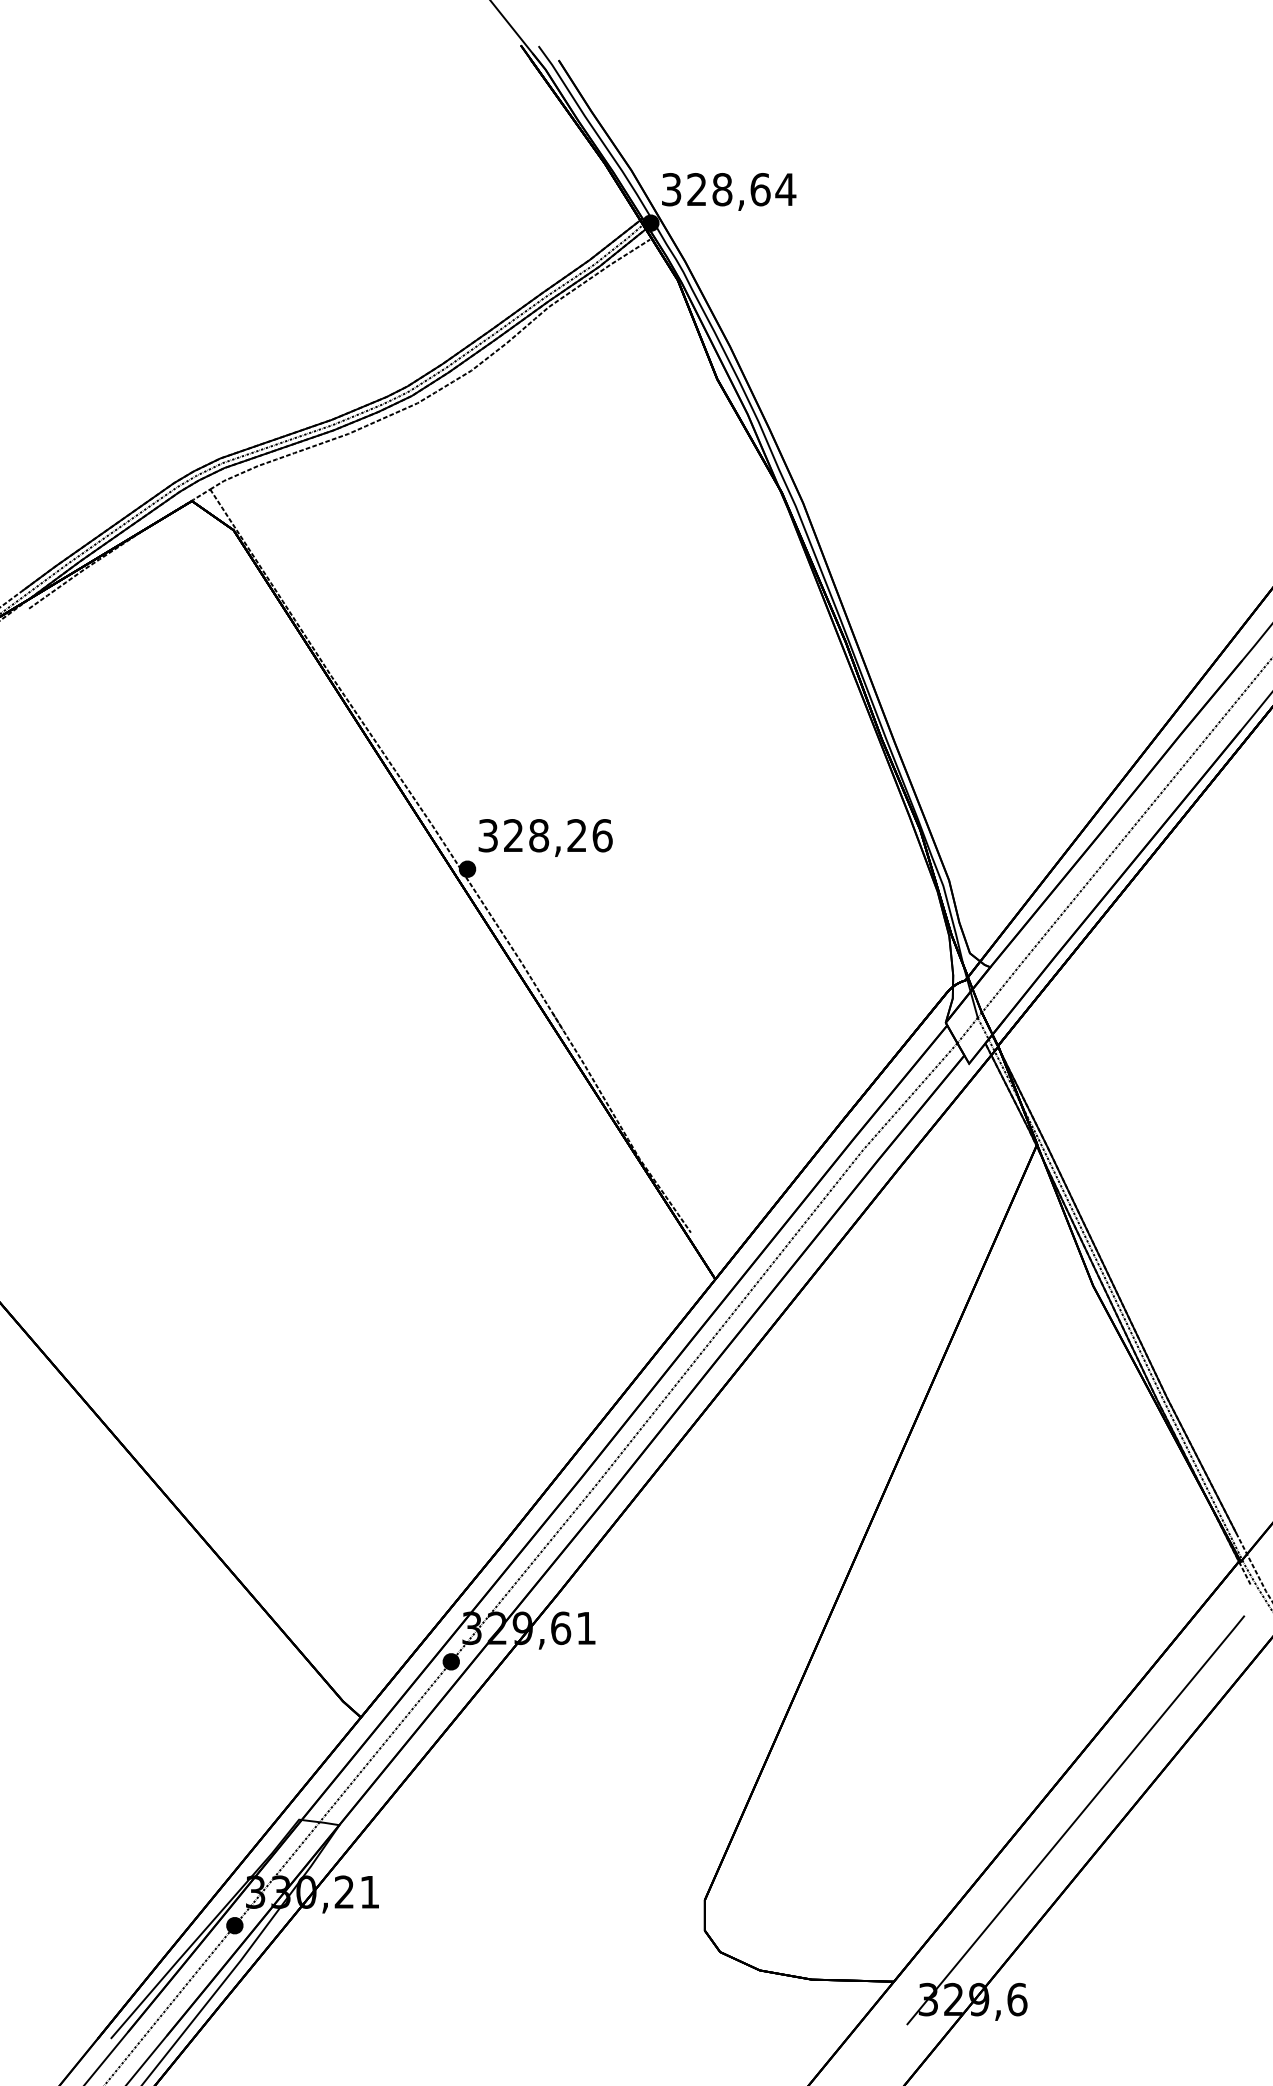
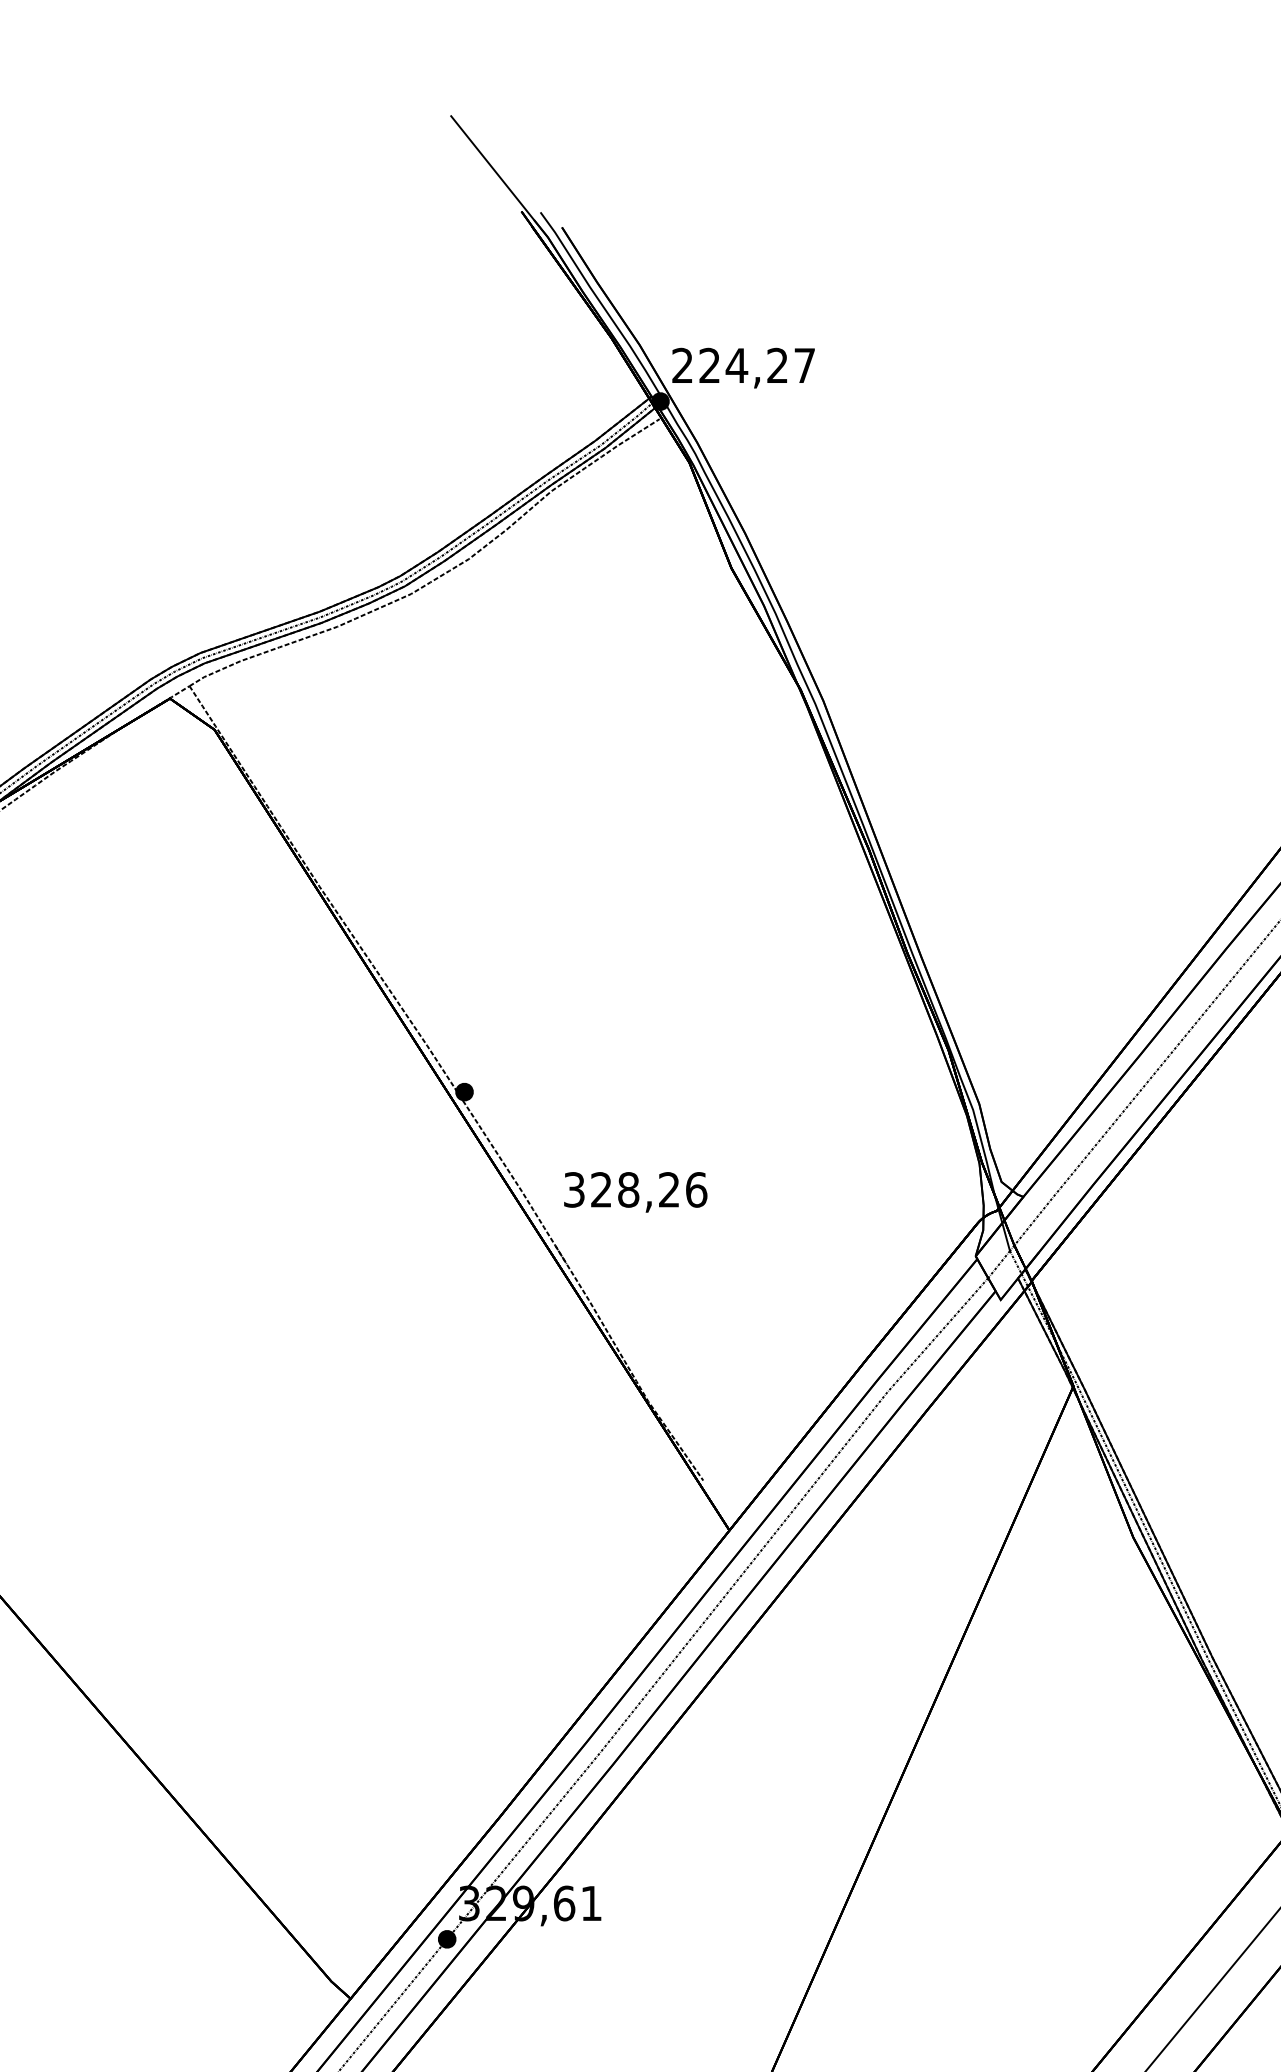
text: (729, 189) -> (744, 365), 328,64 -> 224,27
text: (545, 837) -> (635, 1191), moved

